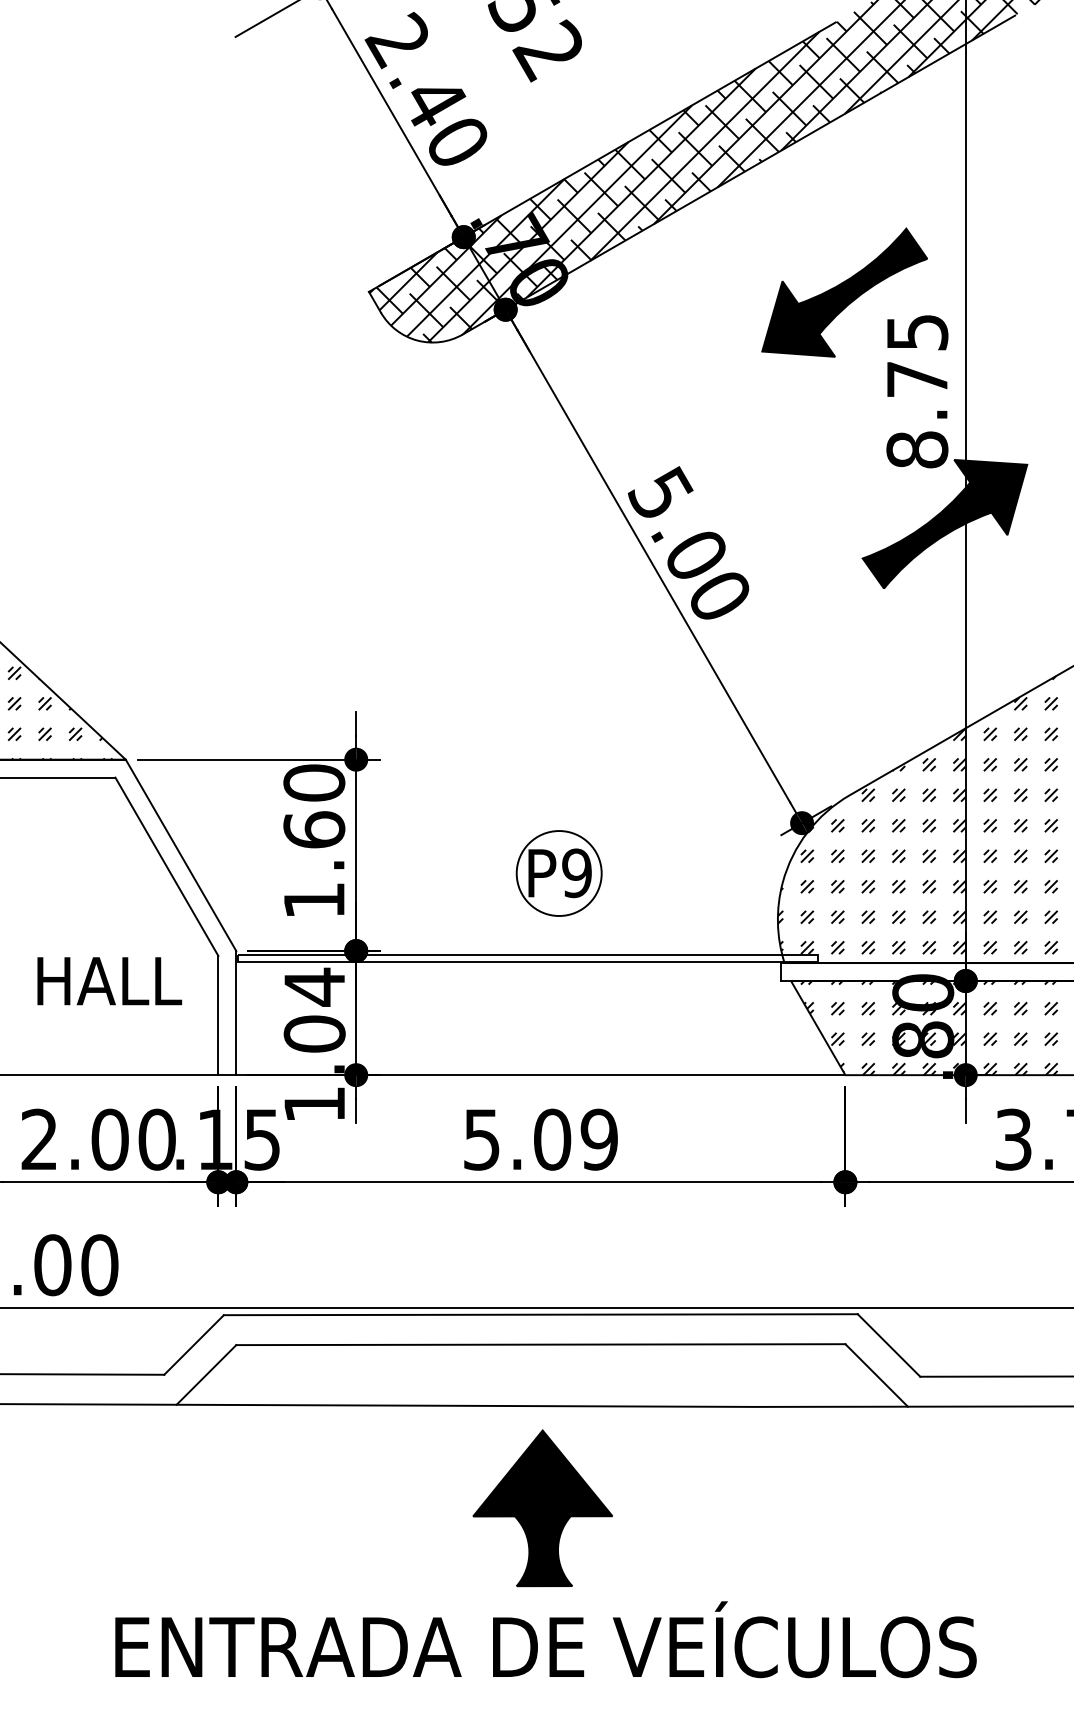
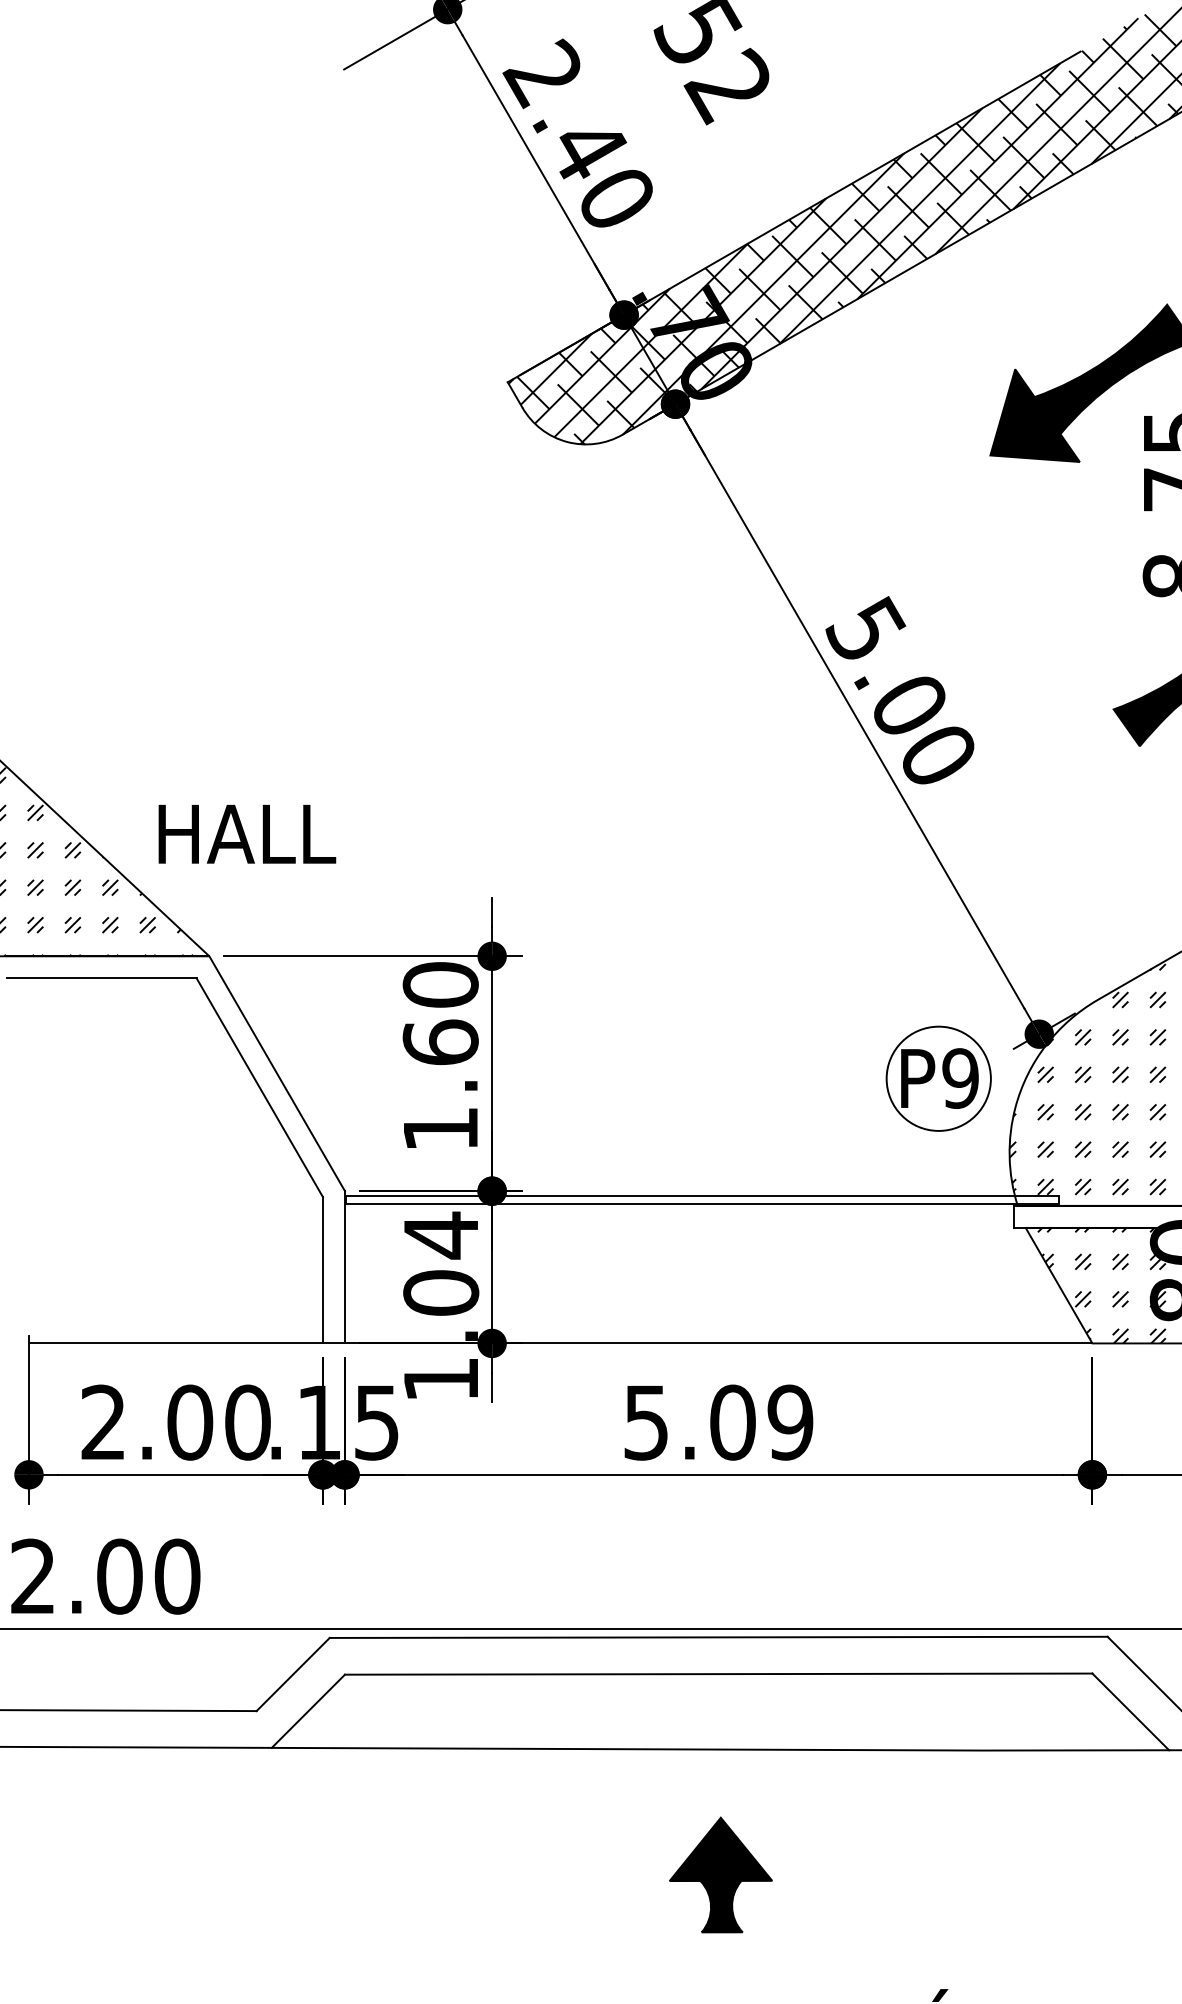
part: (558, 873) -> (937, 1078), moved
text: (109, 981) -> (247, 834), moved
part: (542, 1508) -> (720, 1875), size x0.6

